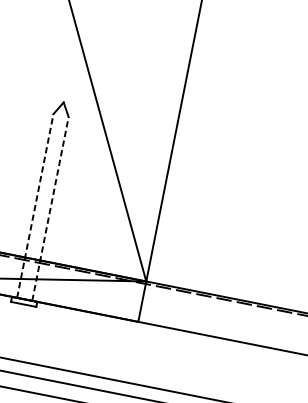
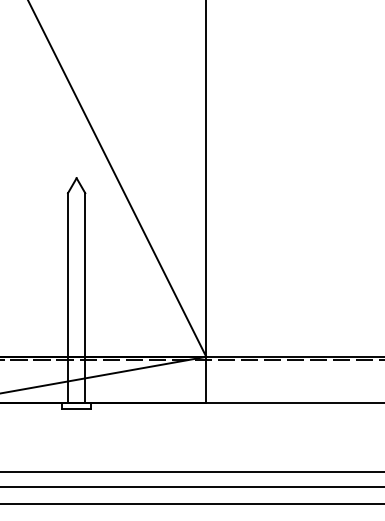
line: (35, 206) -> (68, 298), dashed -> solid
line: (50, 209) -> (85, 298), dashed -> solid

